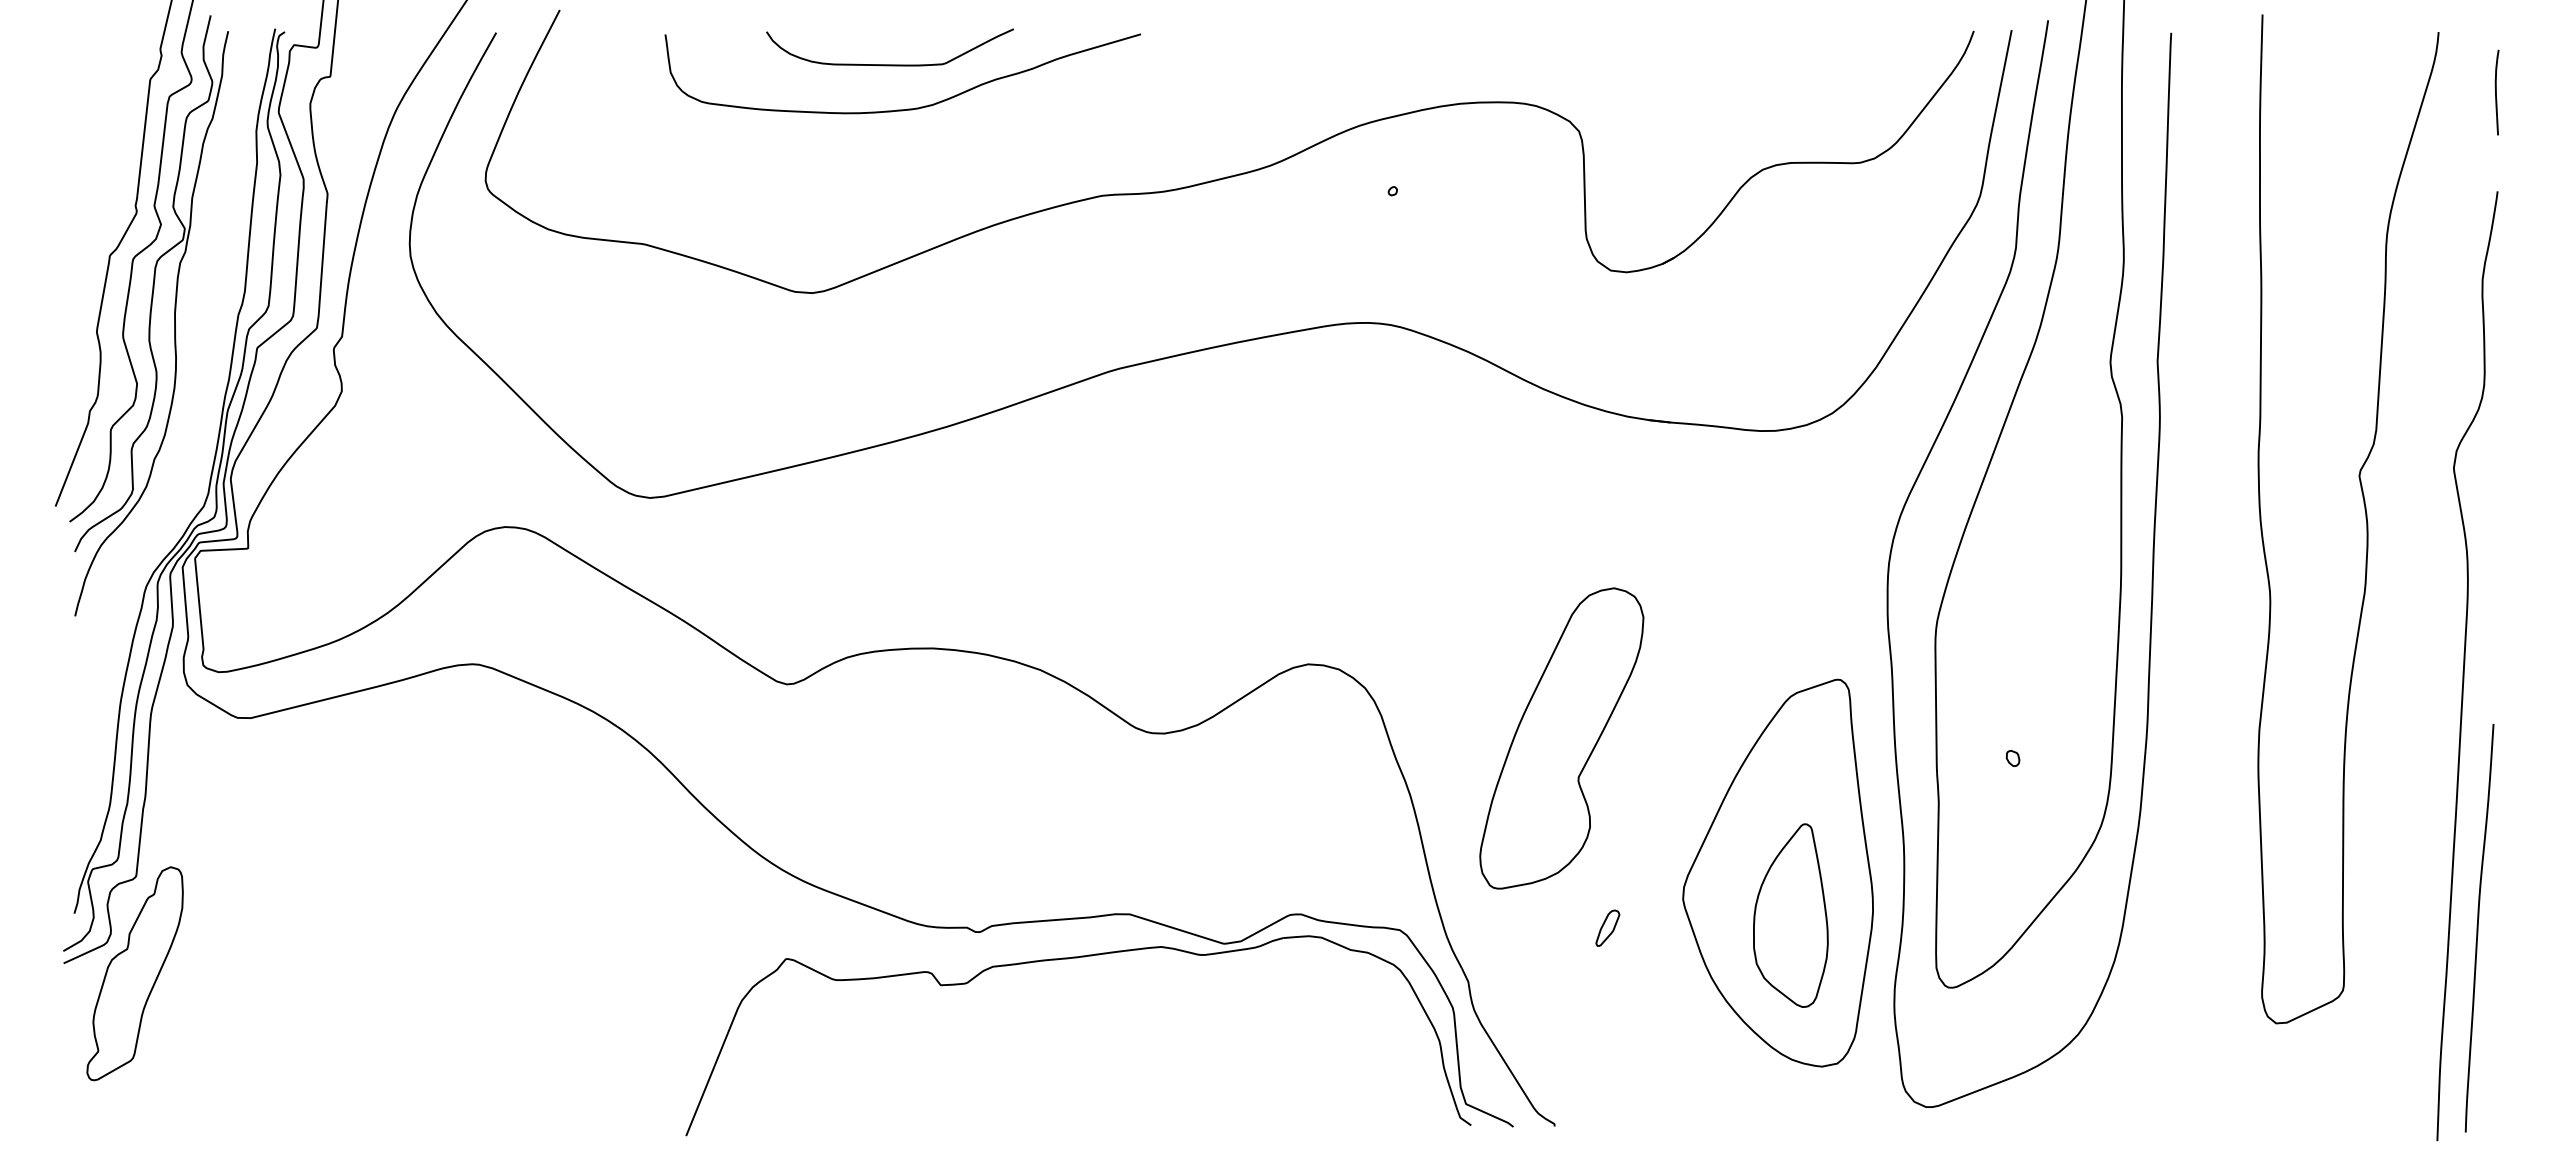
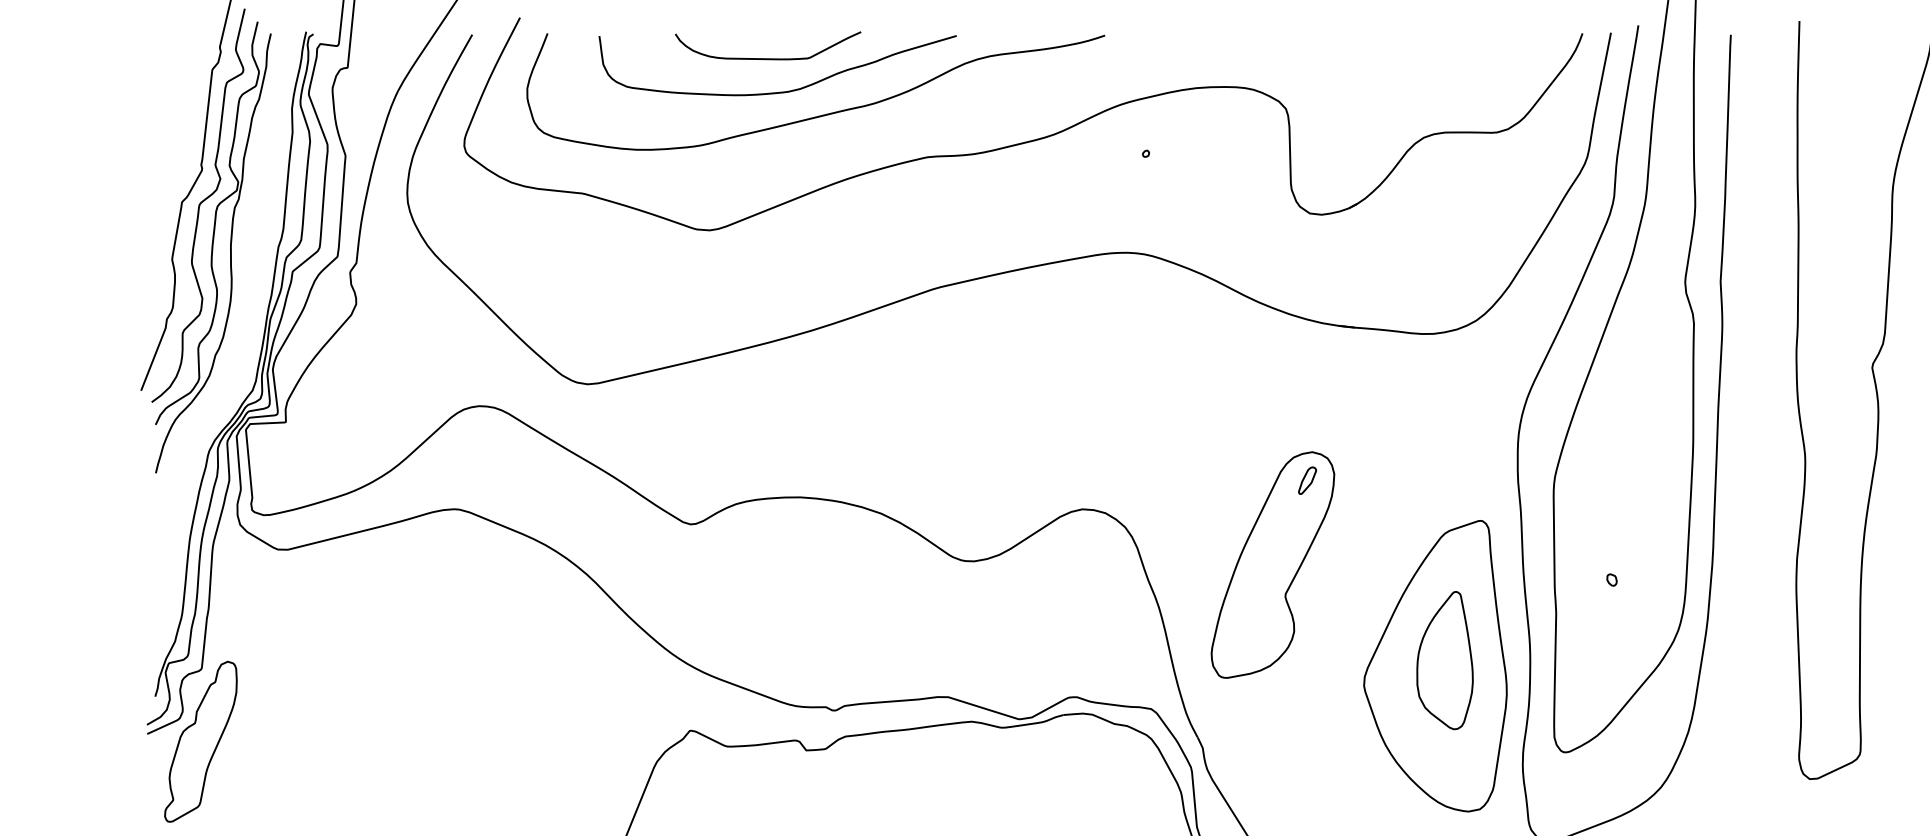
curve: (961, 139) -> (821, 114), added
part: (1790, 915) -> (1444, 660), moved
part: (1607, 927) -> (1307, 480), moved

